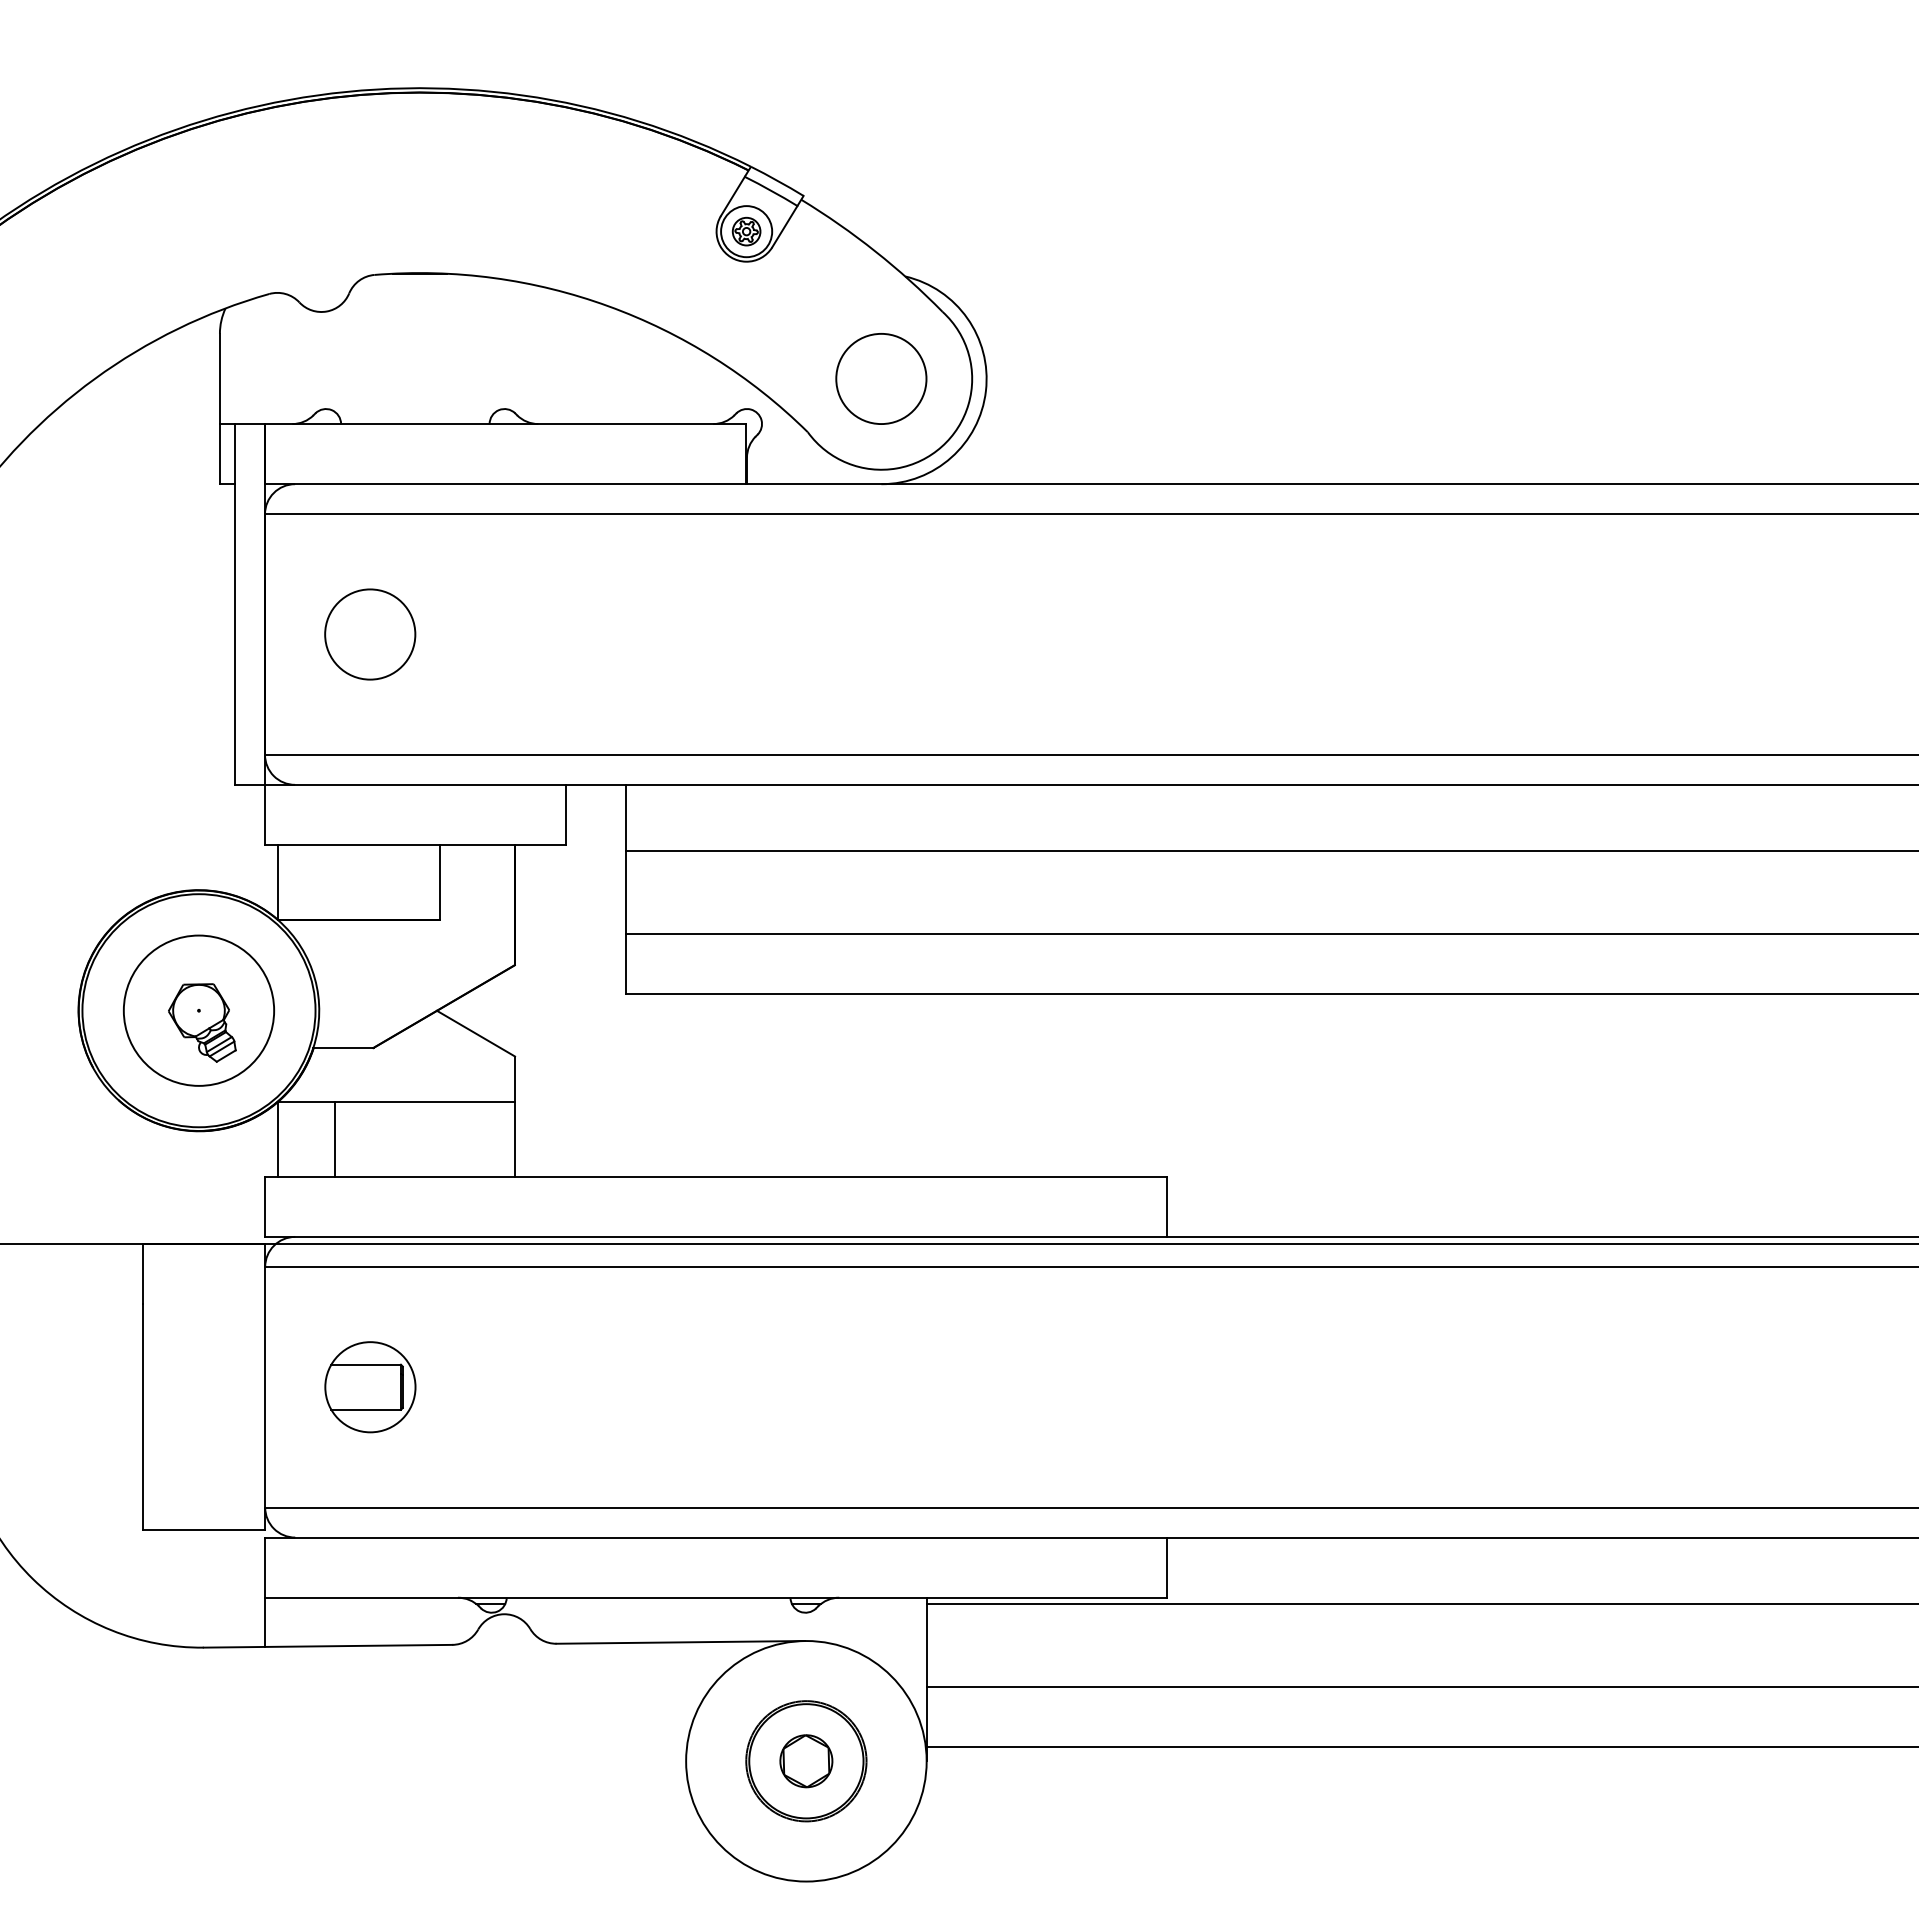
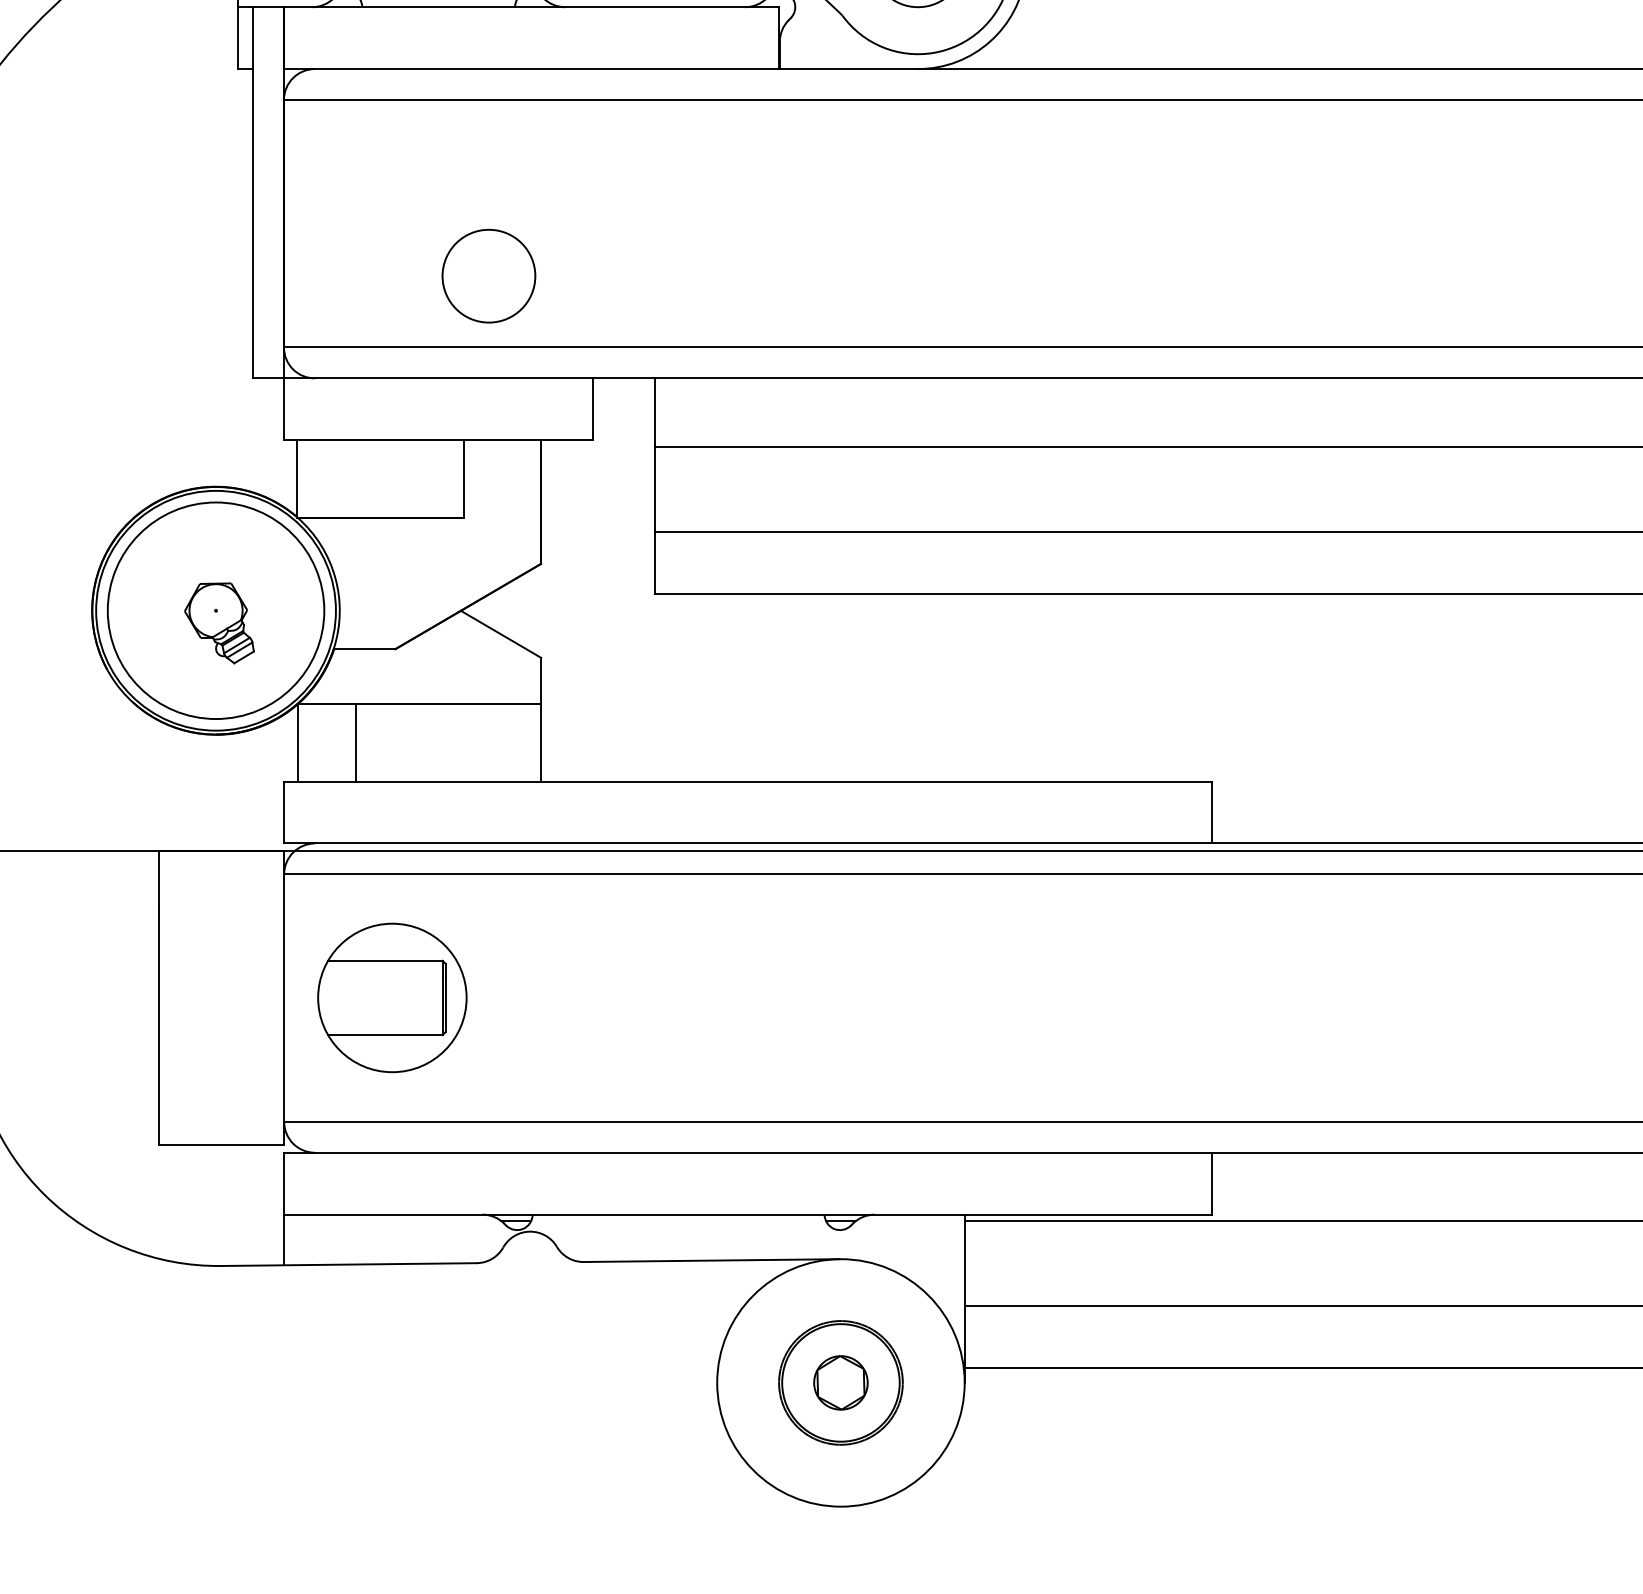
circle: (370, 634) -> (489, 276), moved
circle: (198, 1010) -> (215, 610), size x1.4
part: (370, 1387) -> (392, 998), size x1.6

